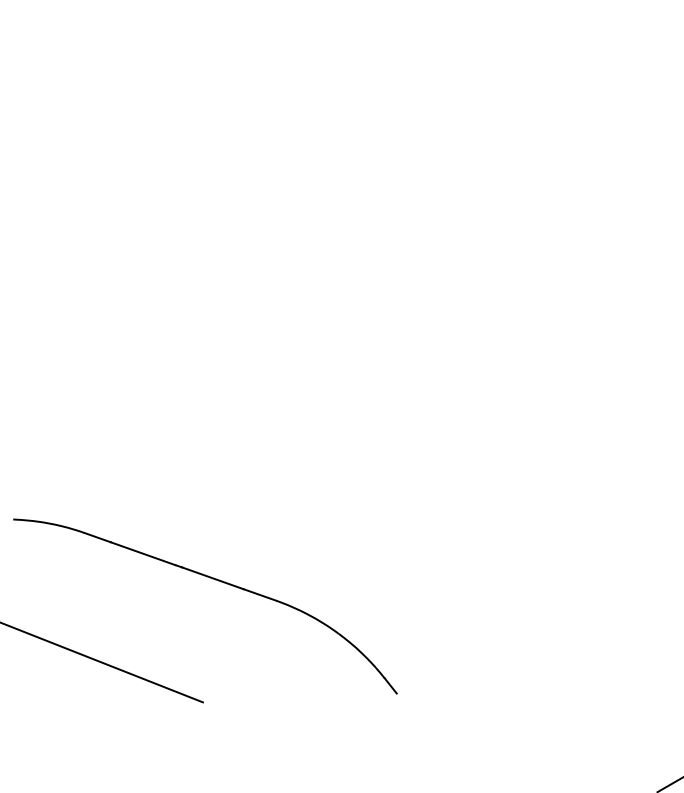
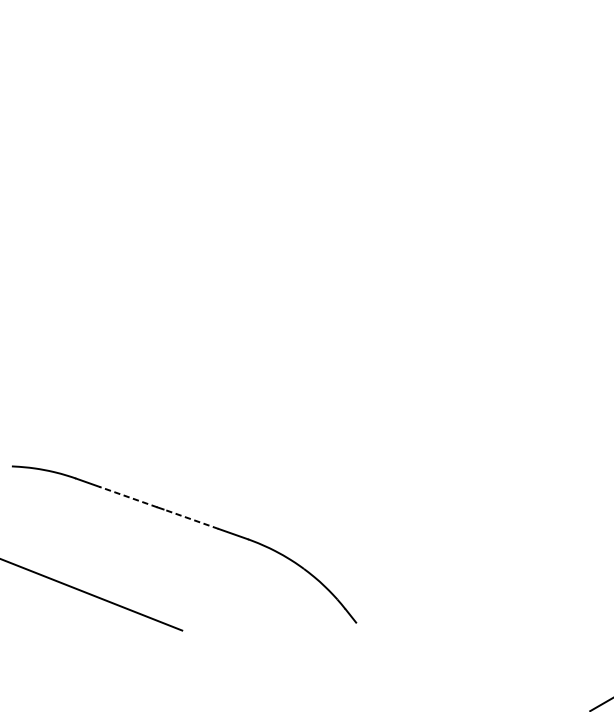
line: (142, 553) -> (127, 496), solid -> dashed
line: (212, 578) -> (190, 519), solid -> dashed

